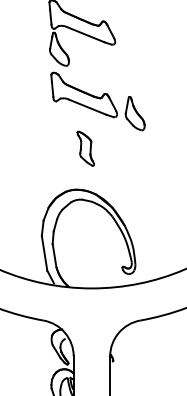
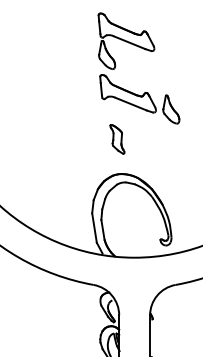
part: (85, 148) -> (117, 139), moved

